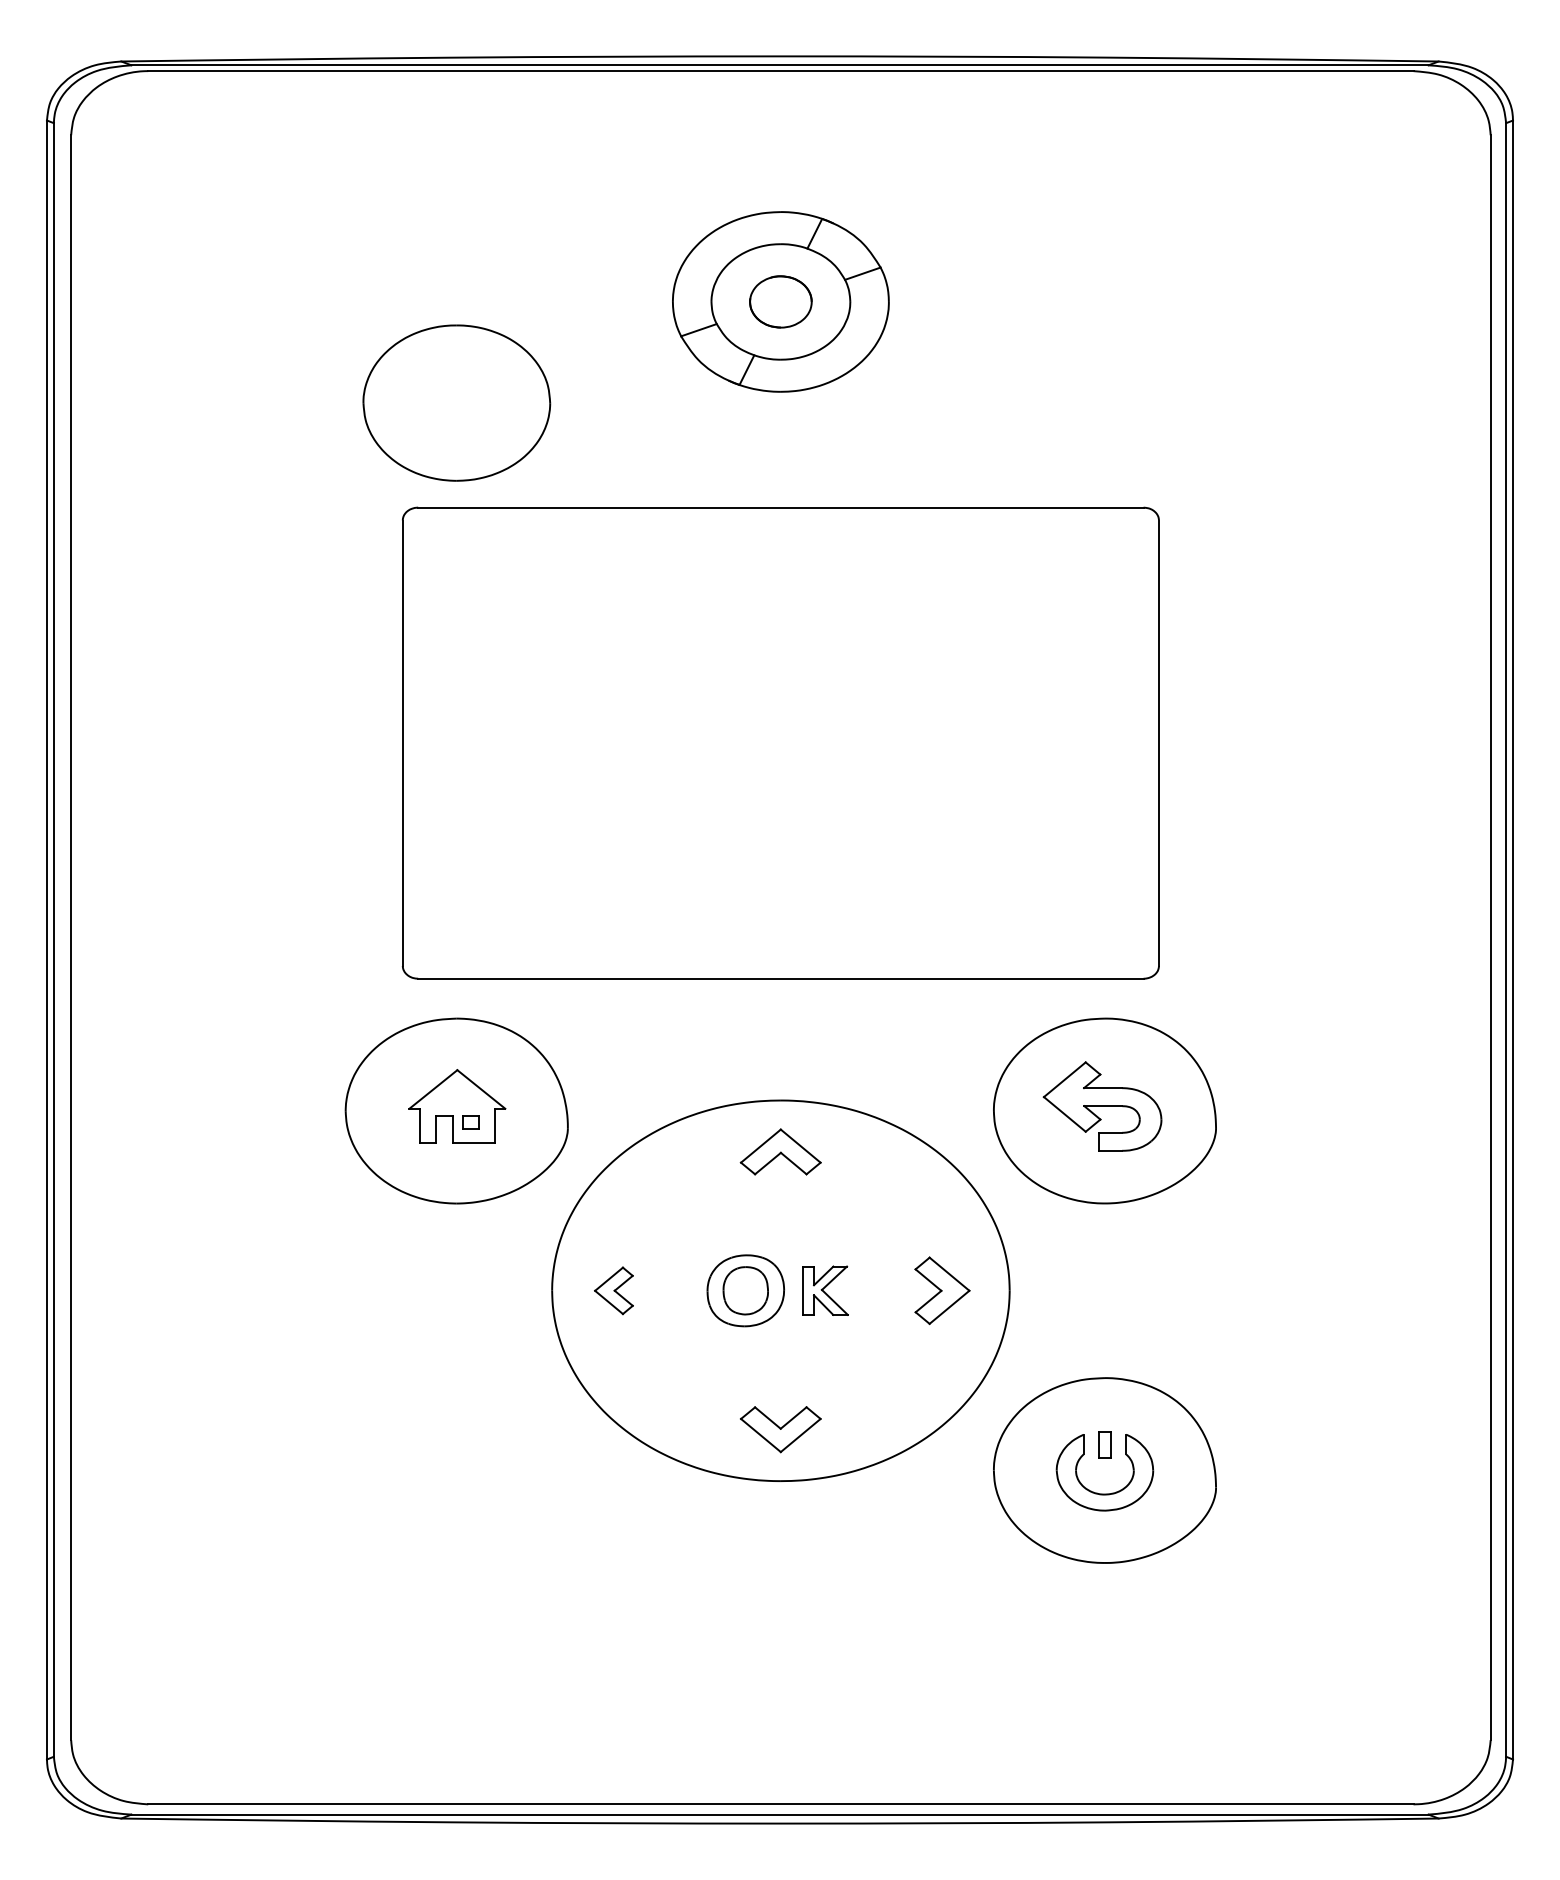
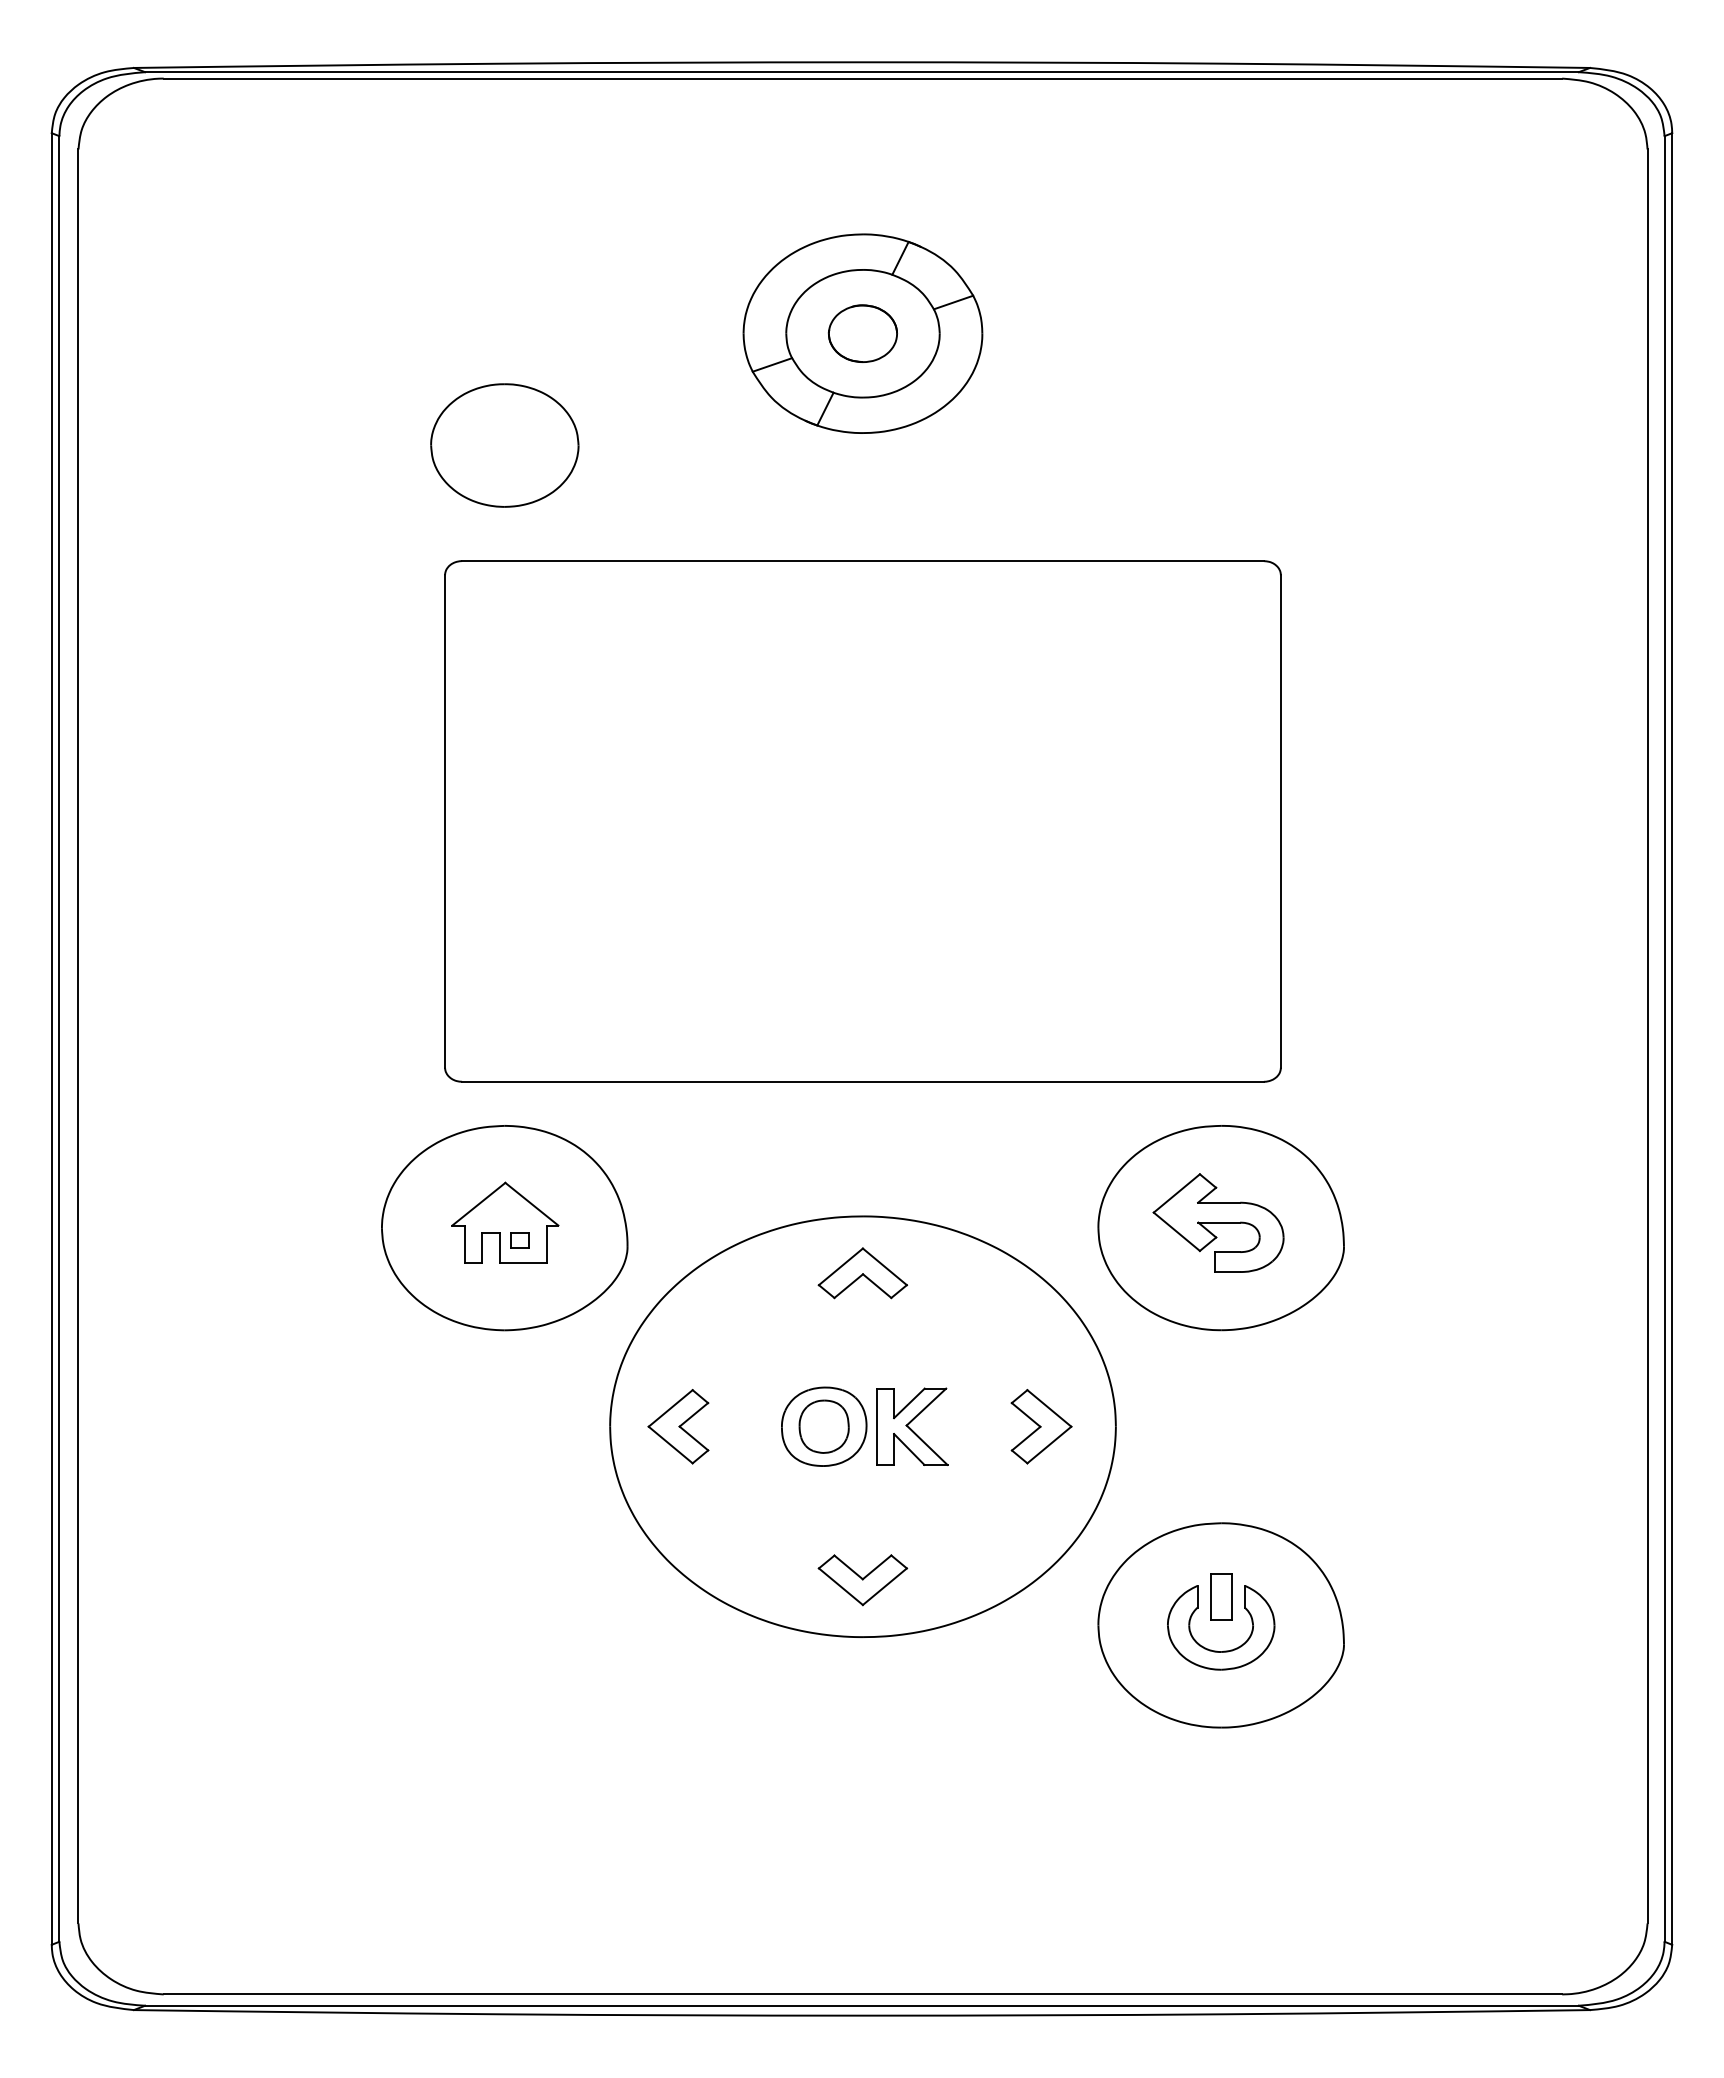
part: (456, 403) -> (504, 445), size x0.71
part: (613, 1290) -> (678, 1426), size x1.43
part: (825, 1290) -> (912, 1426), size x1.43
part: (1105, 1444) -> (1221, 1596), size x1.67

